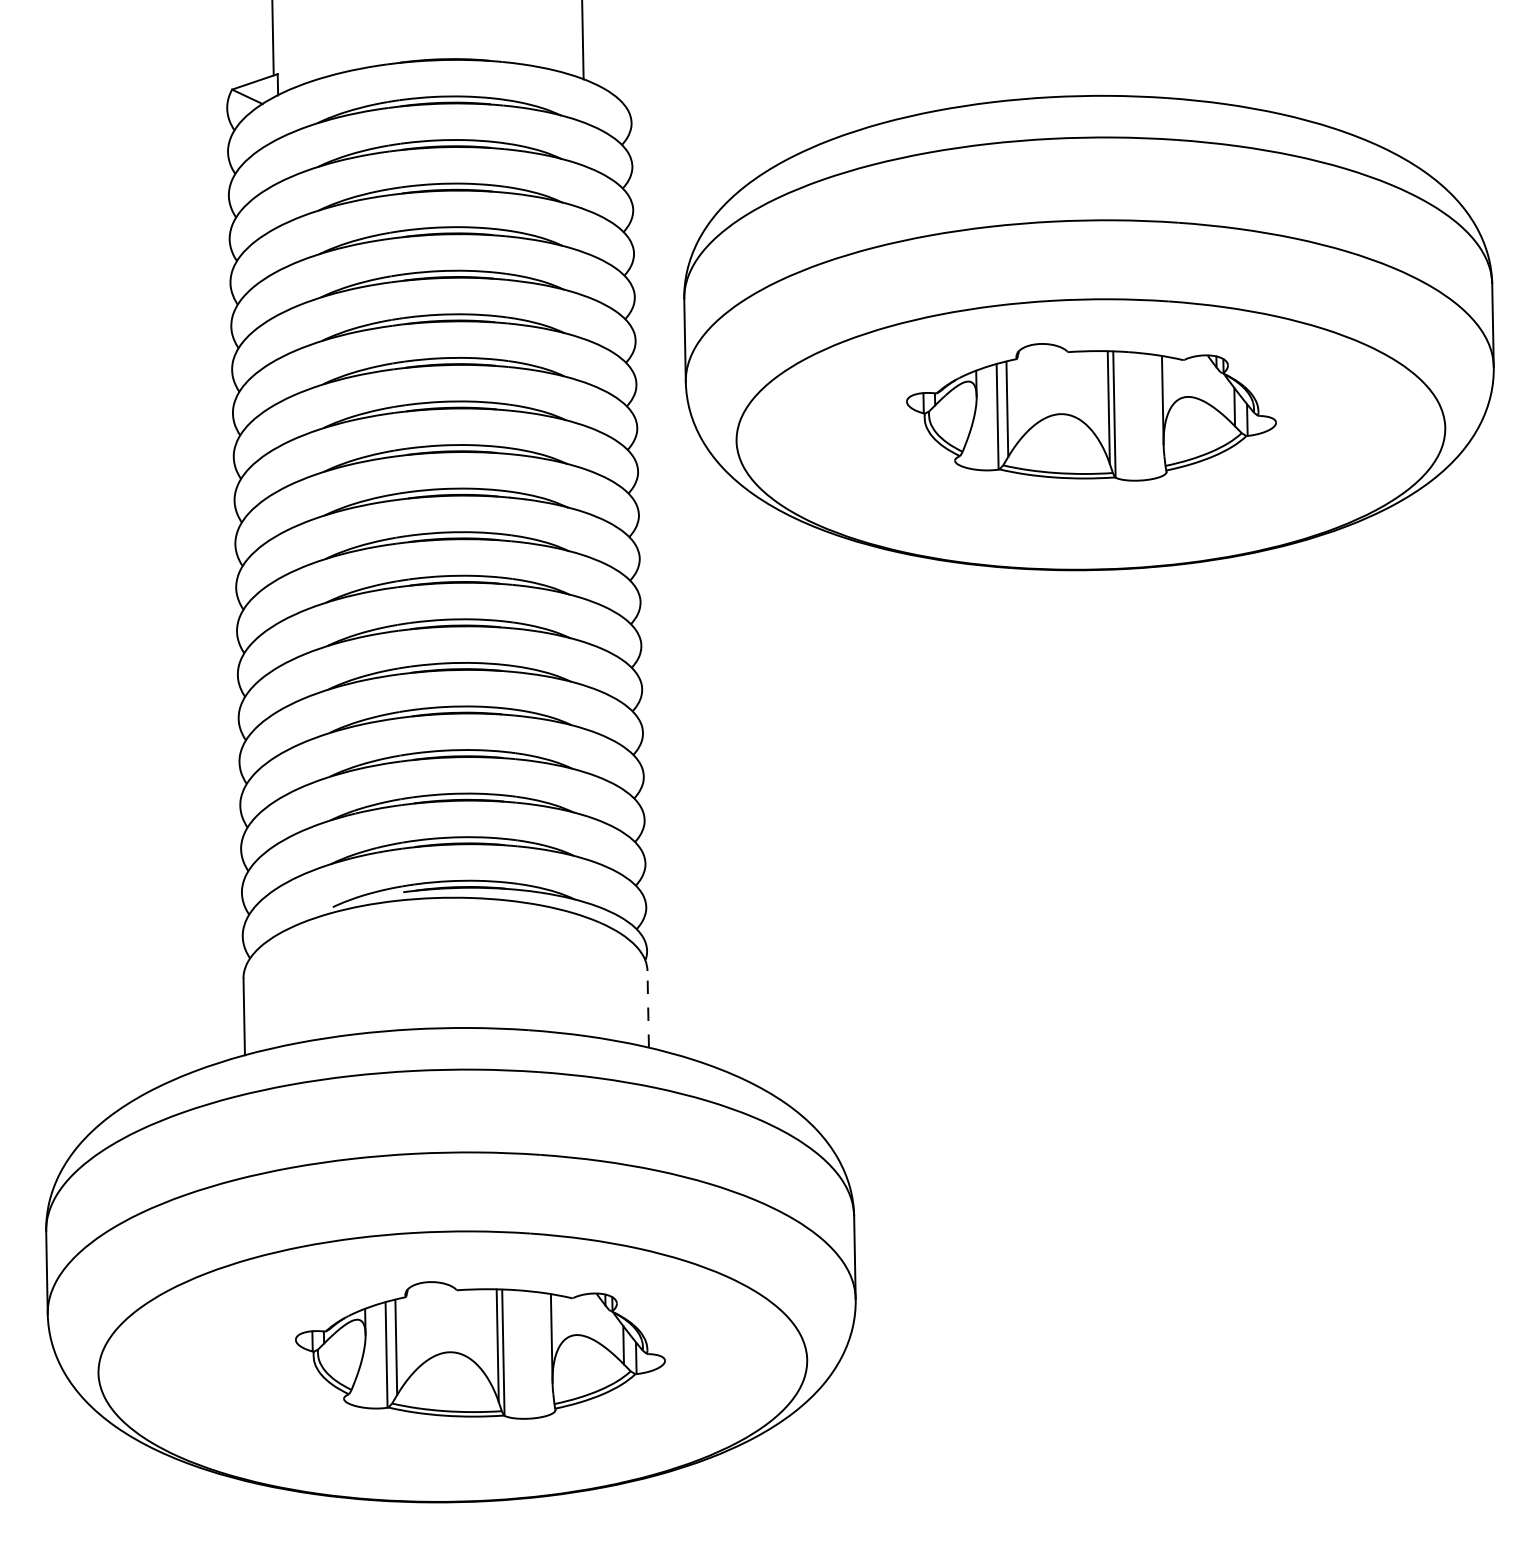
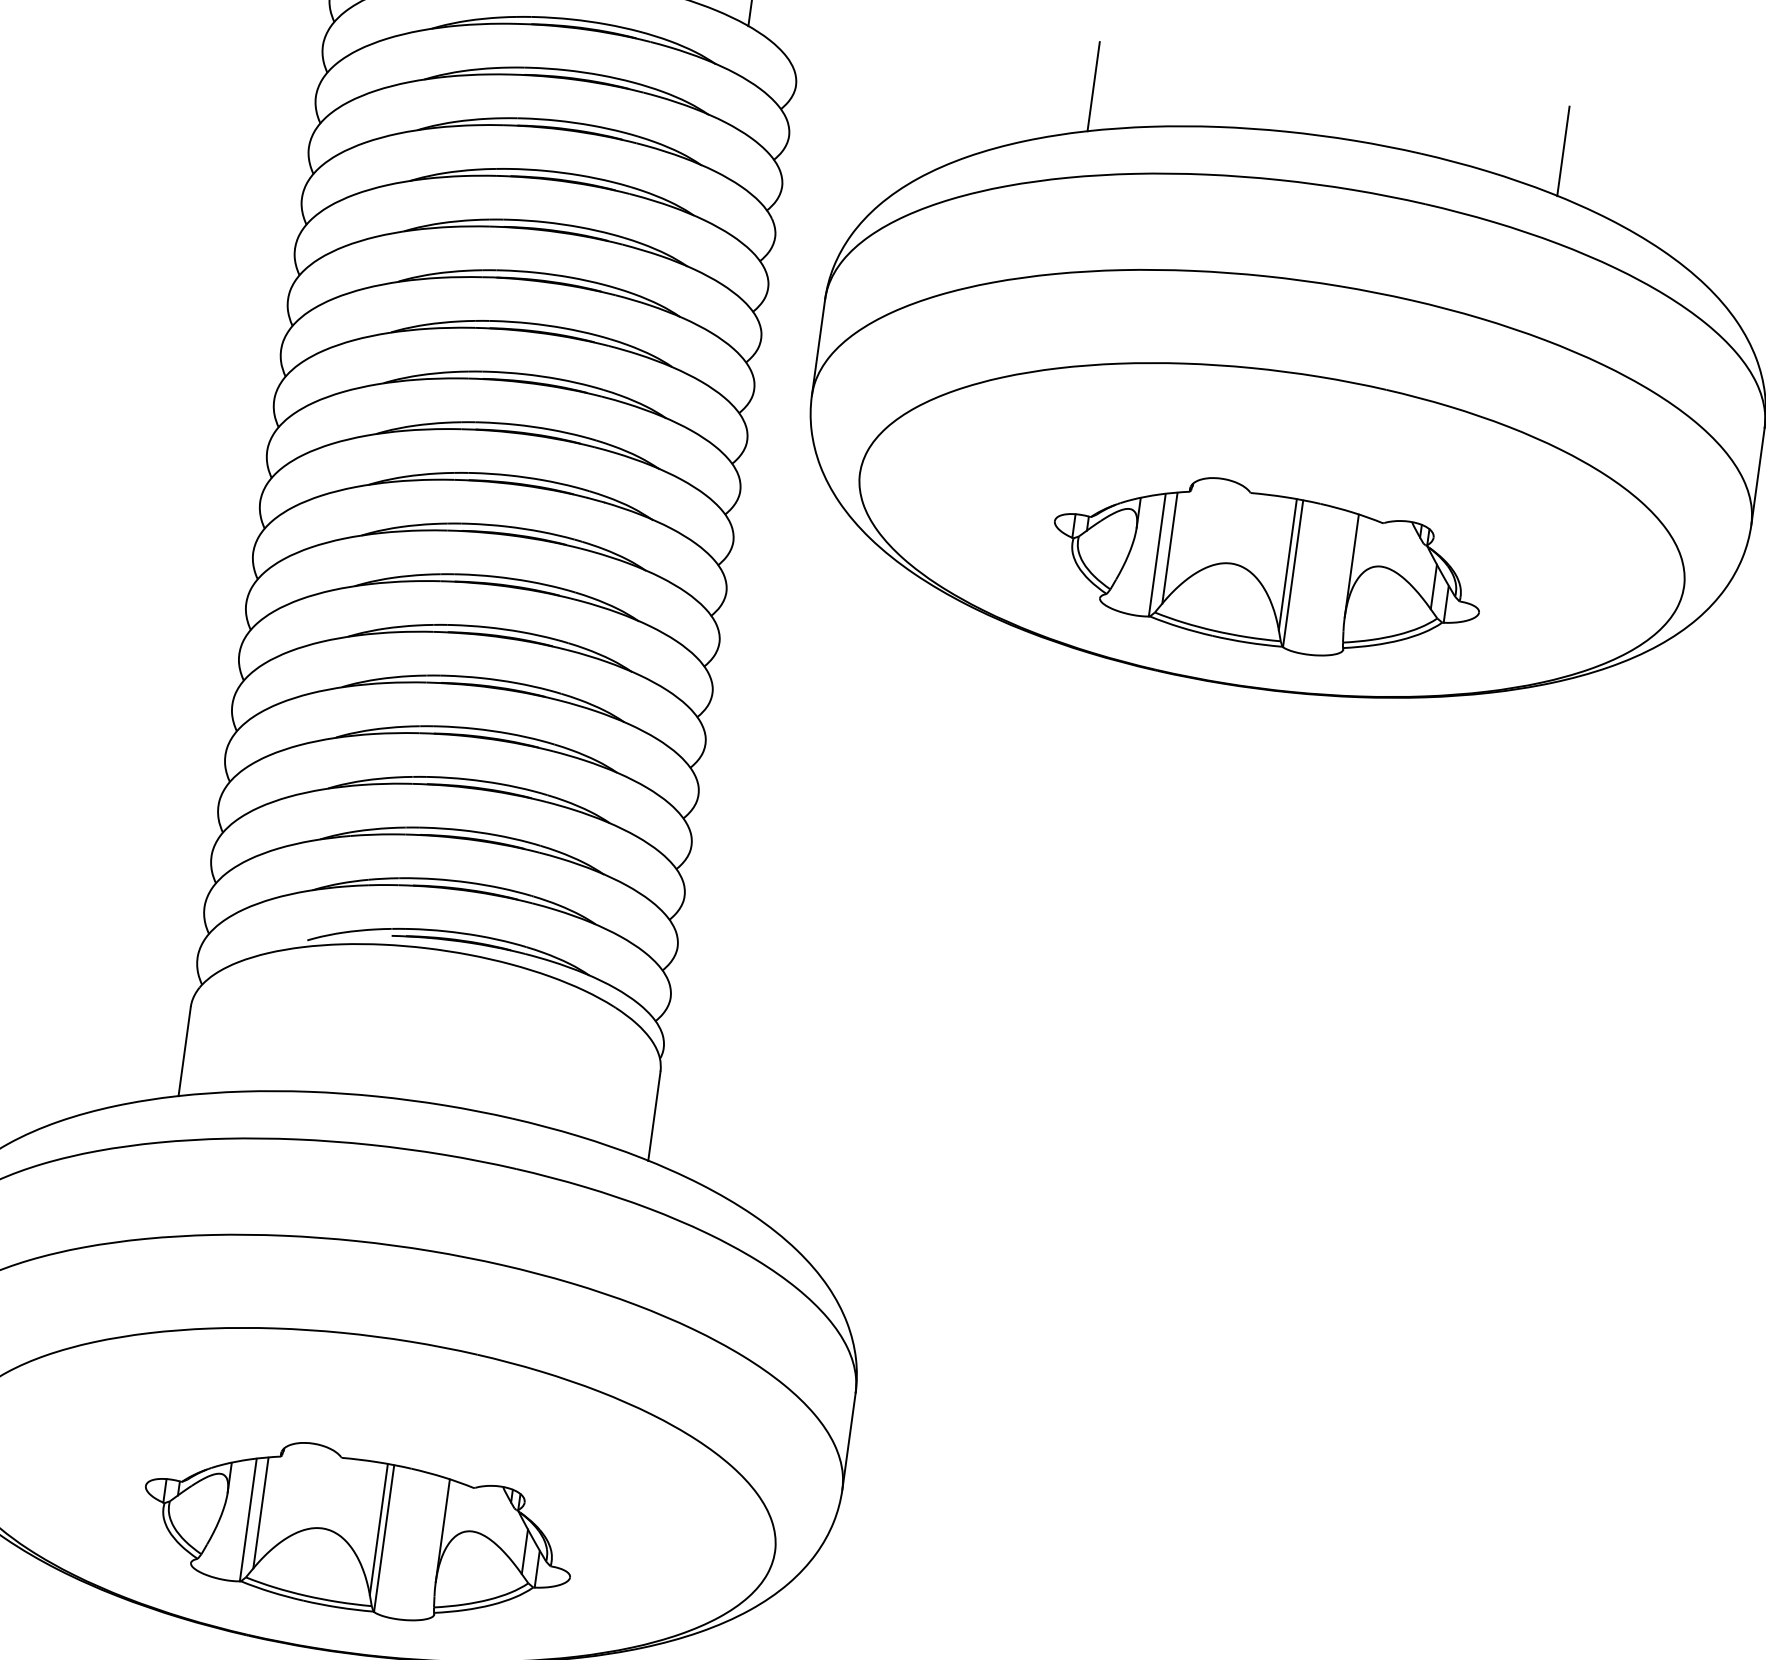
line: (1286, 76) -> (1563, 150), added
line: (882, 84) -> (1093, 86), added
part: (1091, 412) -> (1266, 567), moved
line: (648, 1008) -> (654, 1115), dashed -> solid
part: (480, 1350) -> (358, 1531), moved

